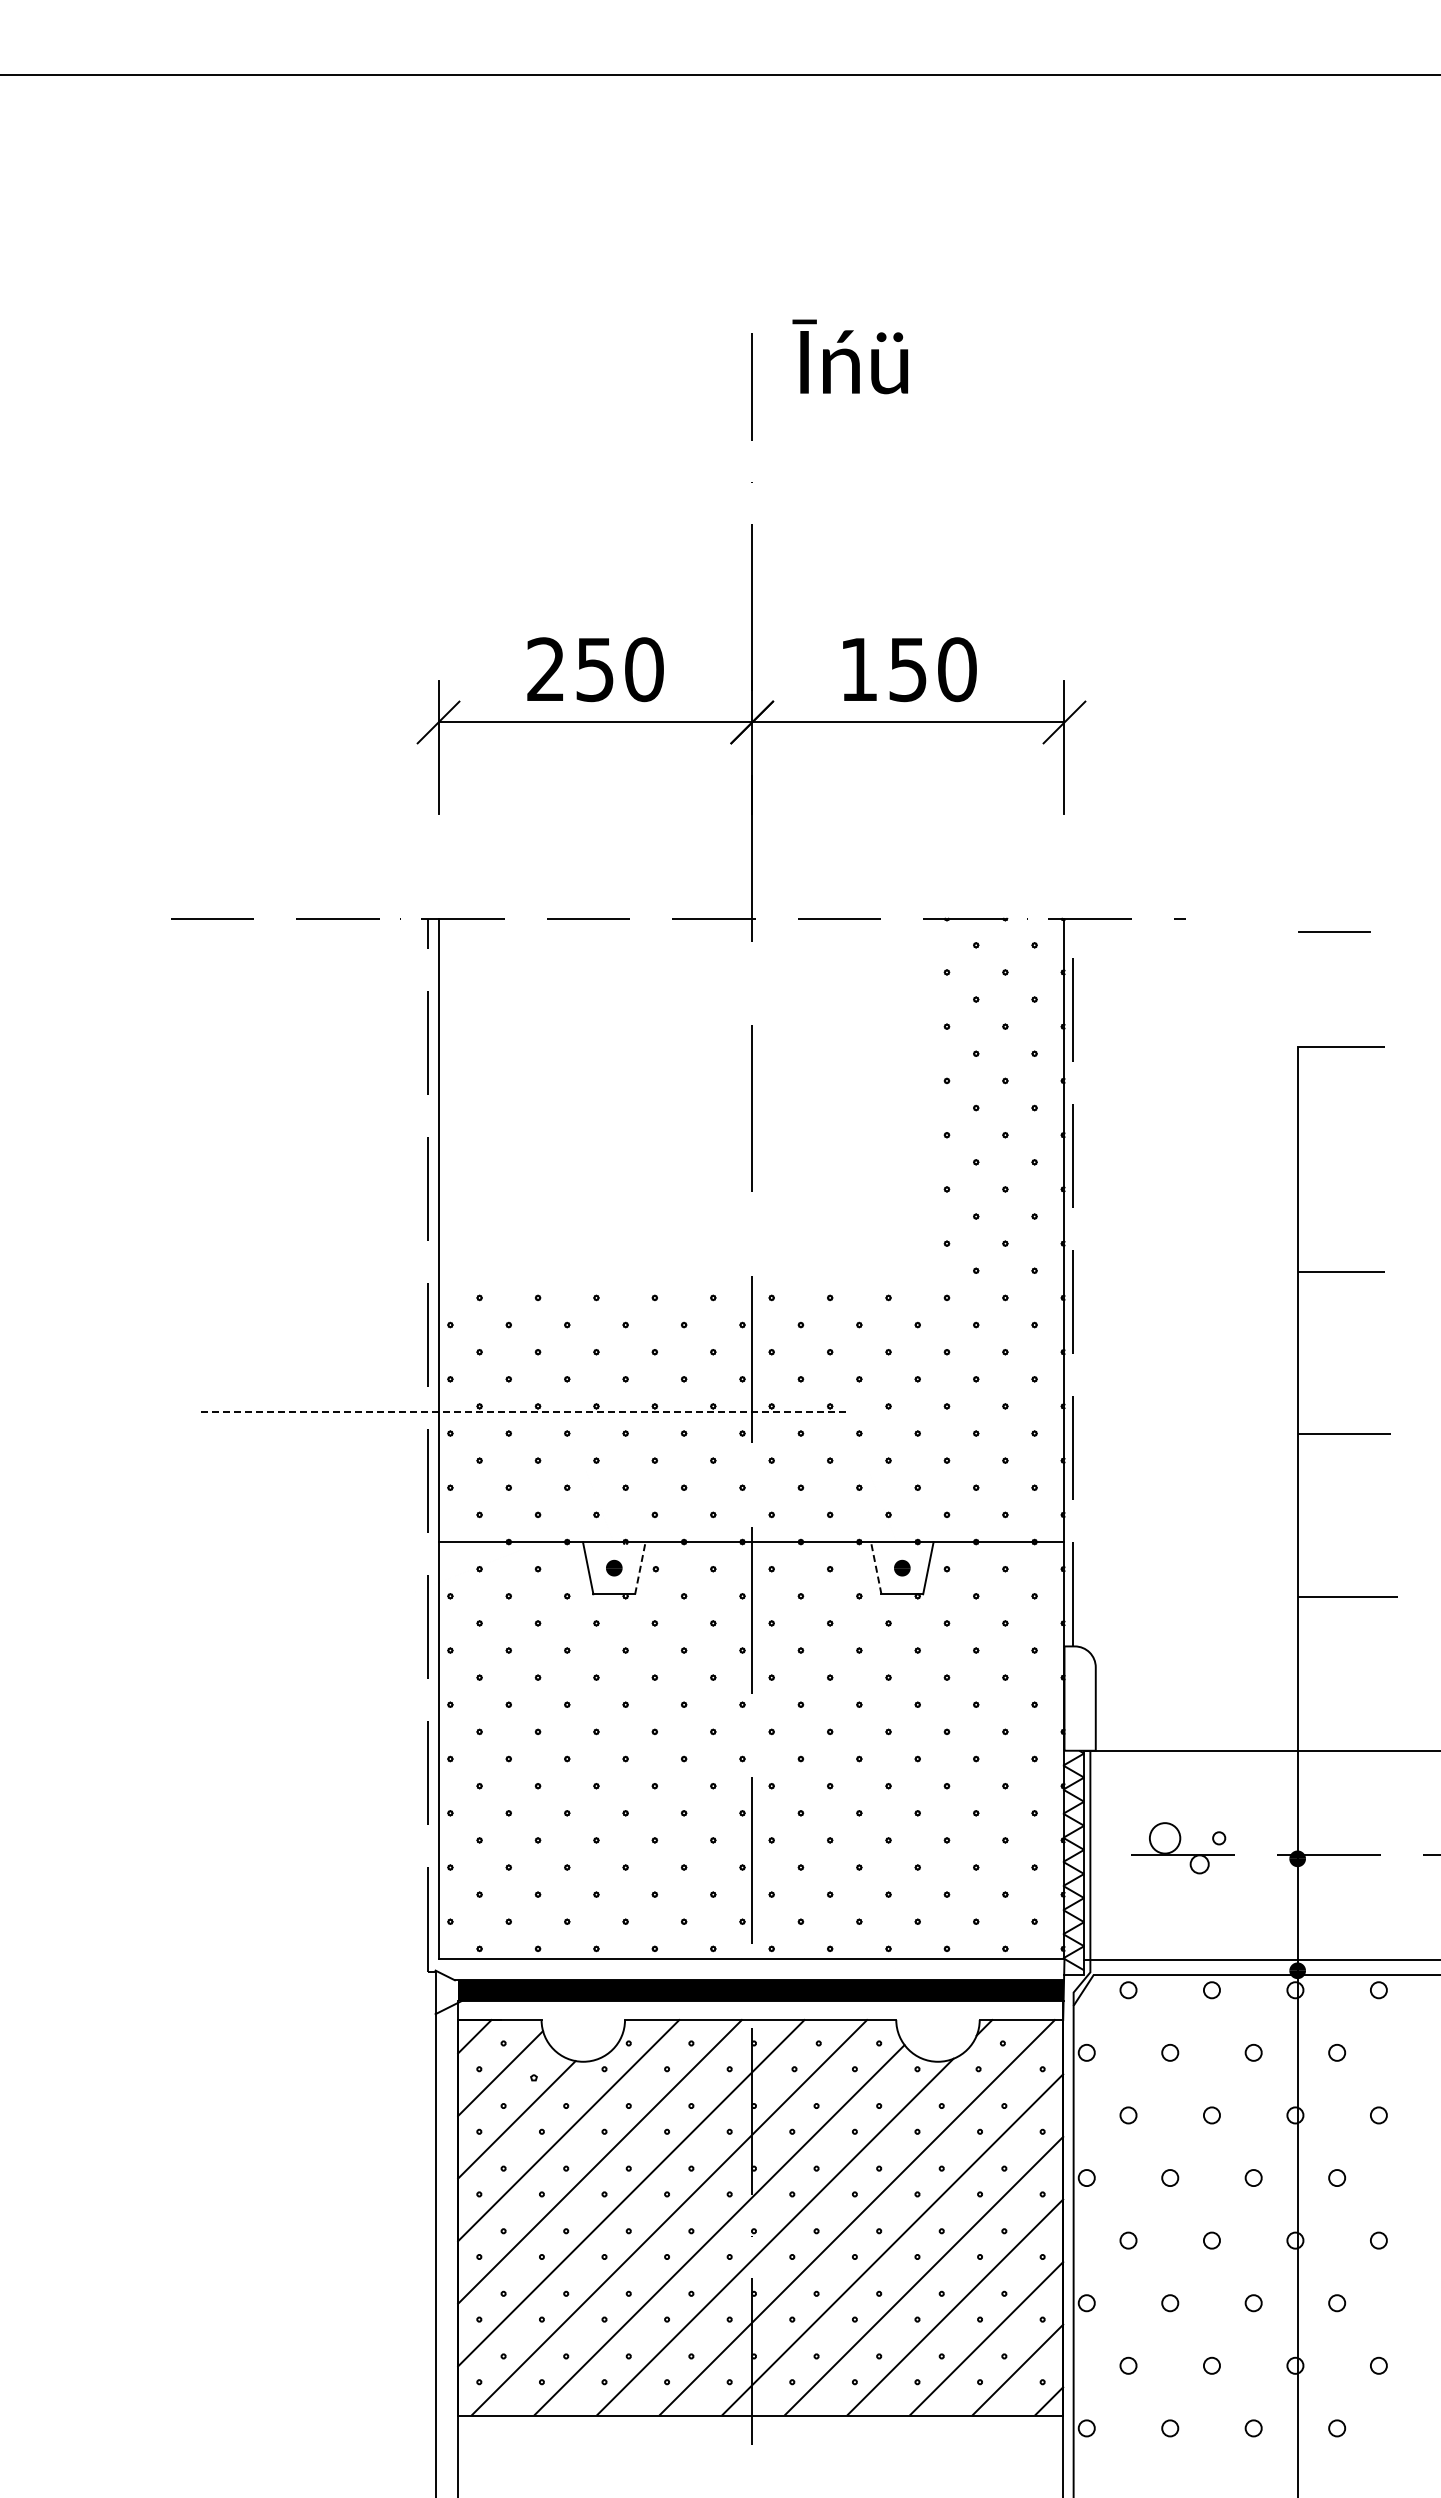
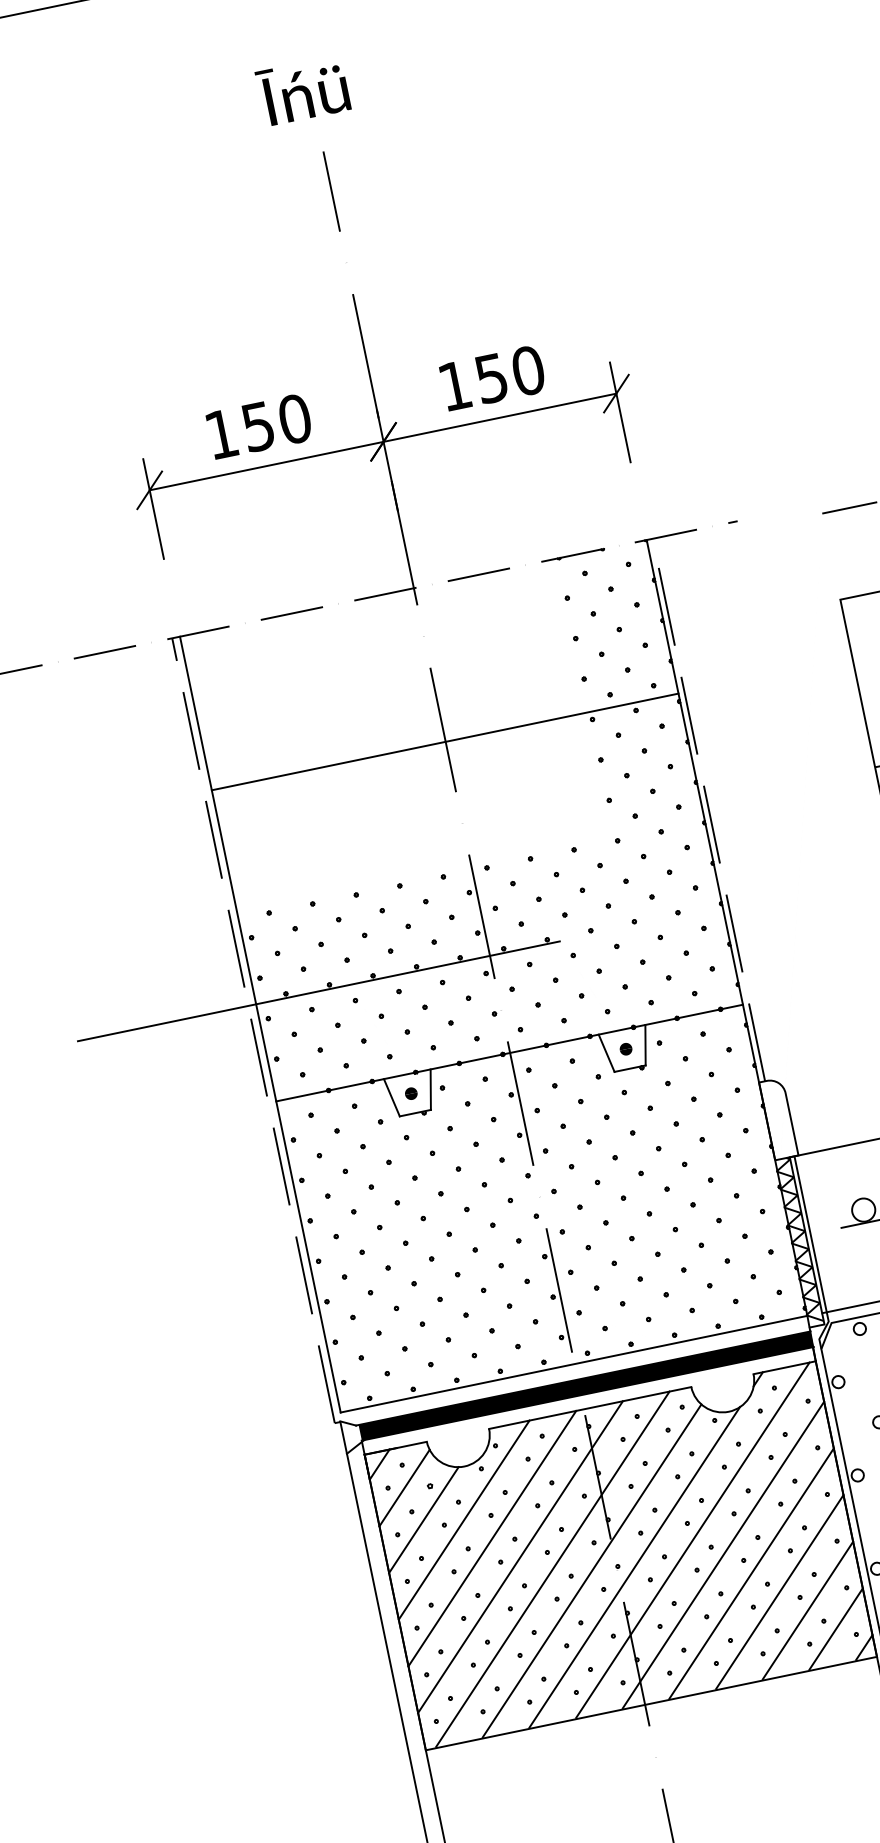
text: (849, 356) -> (302, 90), moved
text: (545, 668) -> (221, 433), 250 -> 150
line: (751, 1124) -> (445, 741), added
line: (522, 1411) -> (318, 991), dashed -> solid
line: (640, 1568) -> (430, 1089), dashed -> solid
line: (876, 1568) -> (606, 1053), dashed -> solid

